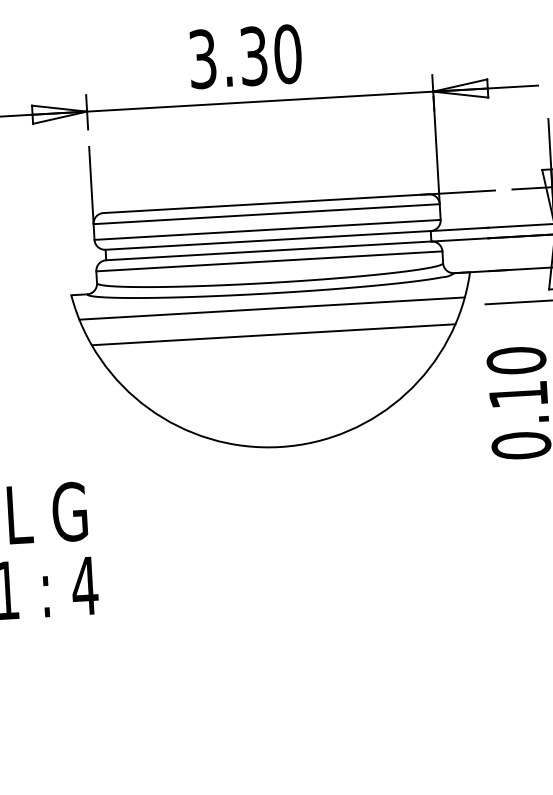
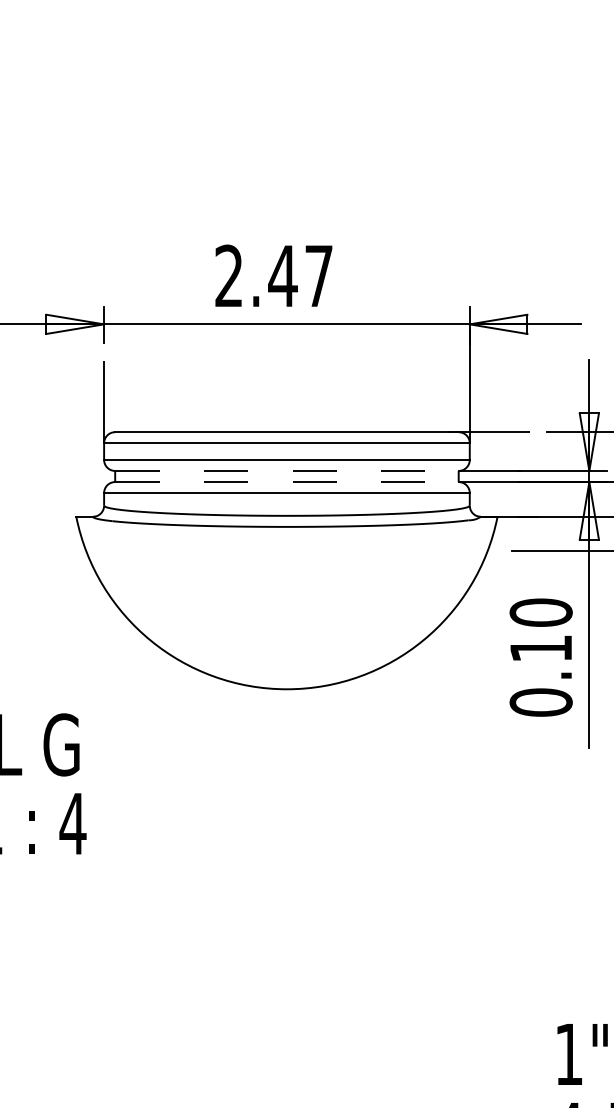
text: (245, 56) -> (274, 275), 3.30 -> 2.47
line: (267, 239) -> (286, 470), solid -> dashed
line: (268, 251) -> (286, 482), solid -> dashed
line: (271, 308) -> (286, 542), removed
line: (273, 334) -> (286, 570), removed

